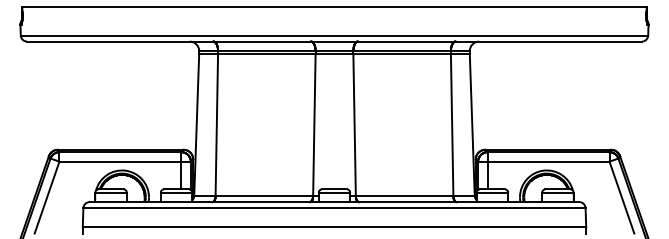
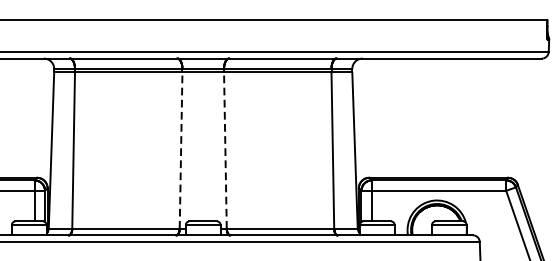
line: (314, 125) -> (181, 150), solid -> dashed
line: (354, 125) -> (225, 150), solid -> dashed

